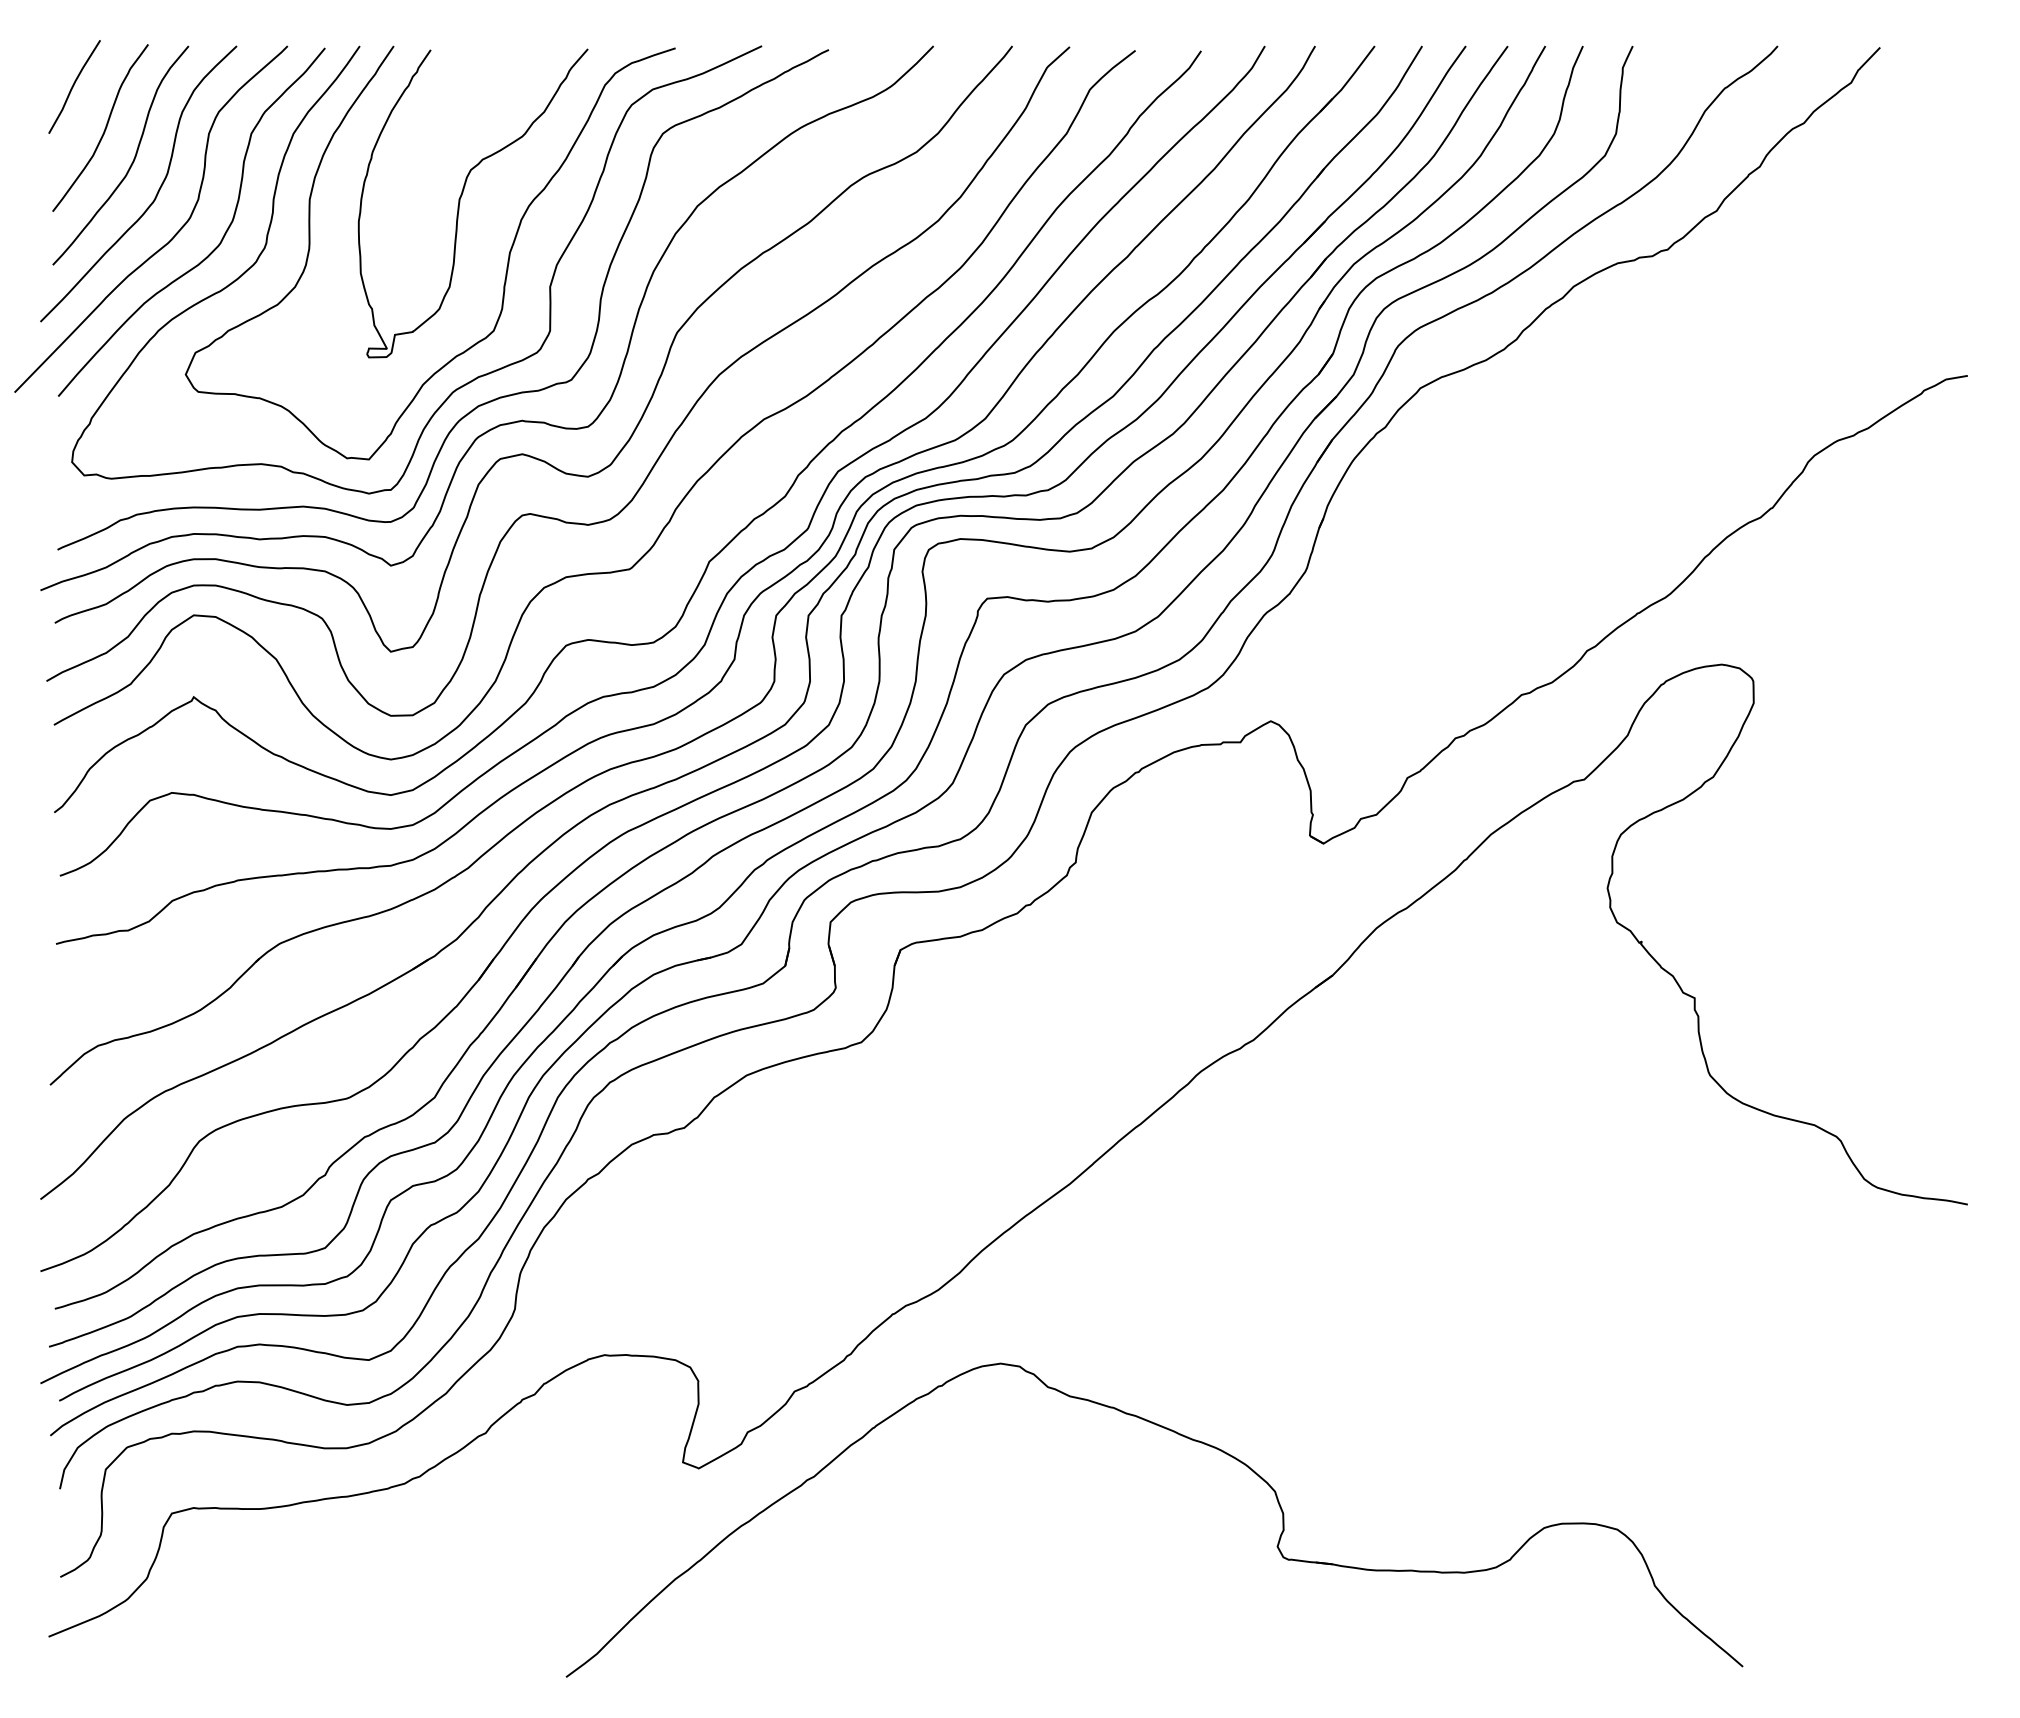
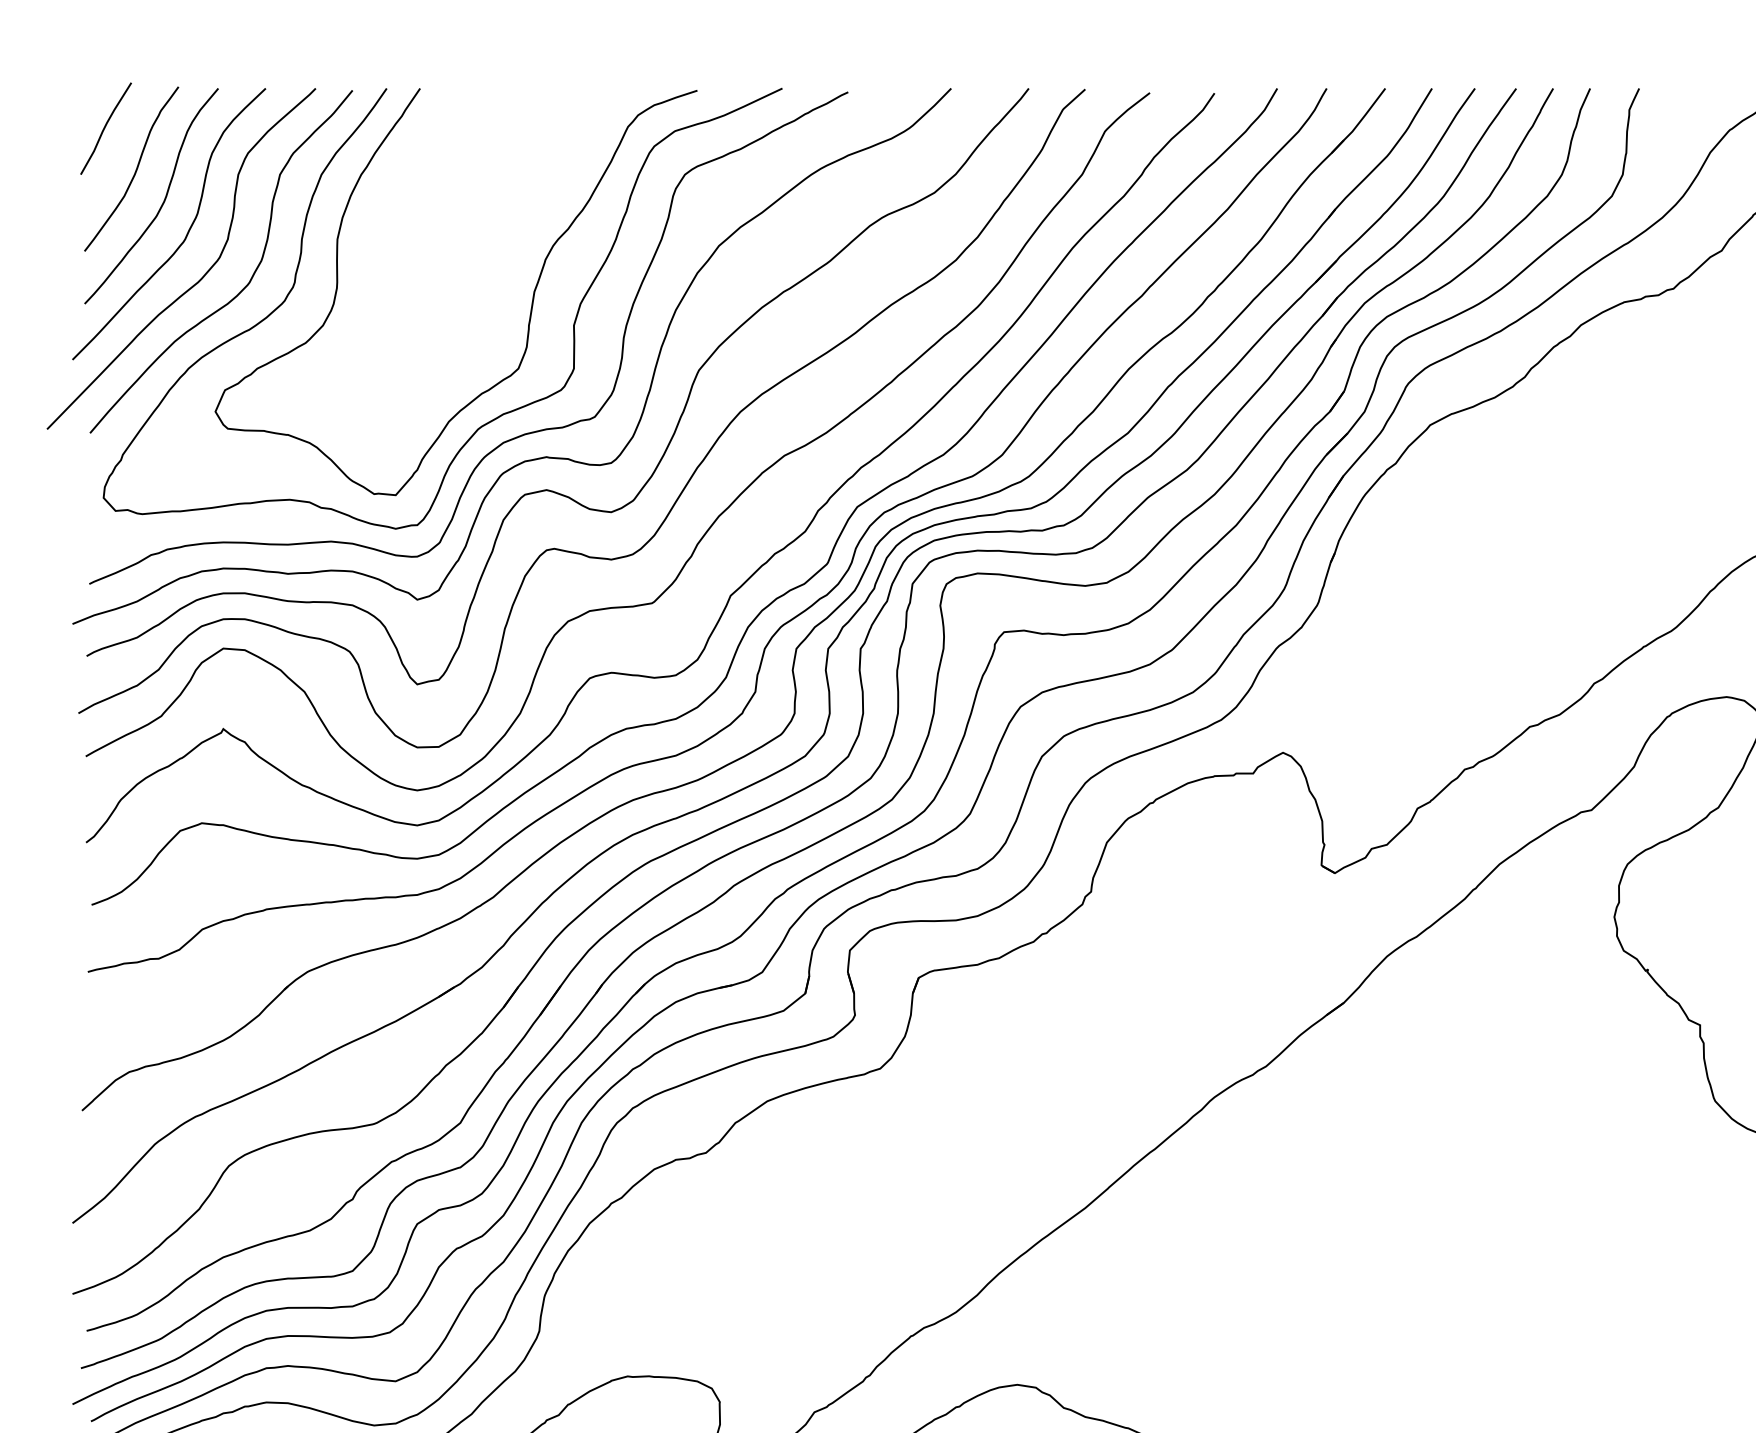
curve: (460, 202) -> (485, 242), removed

